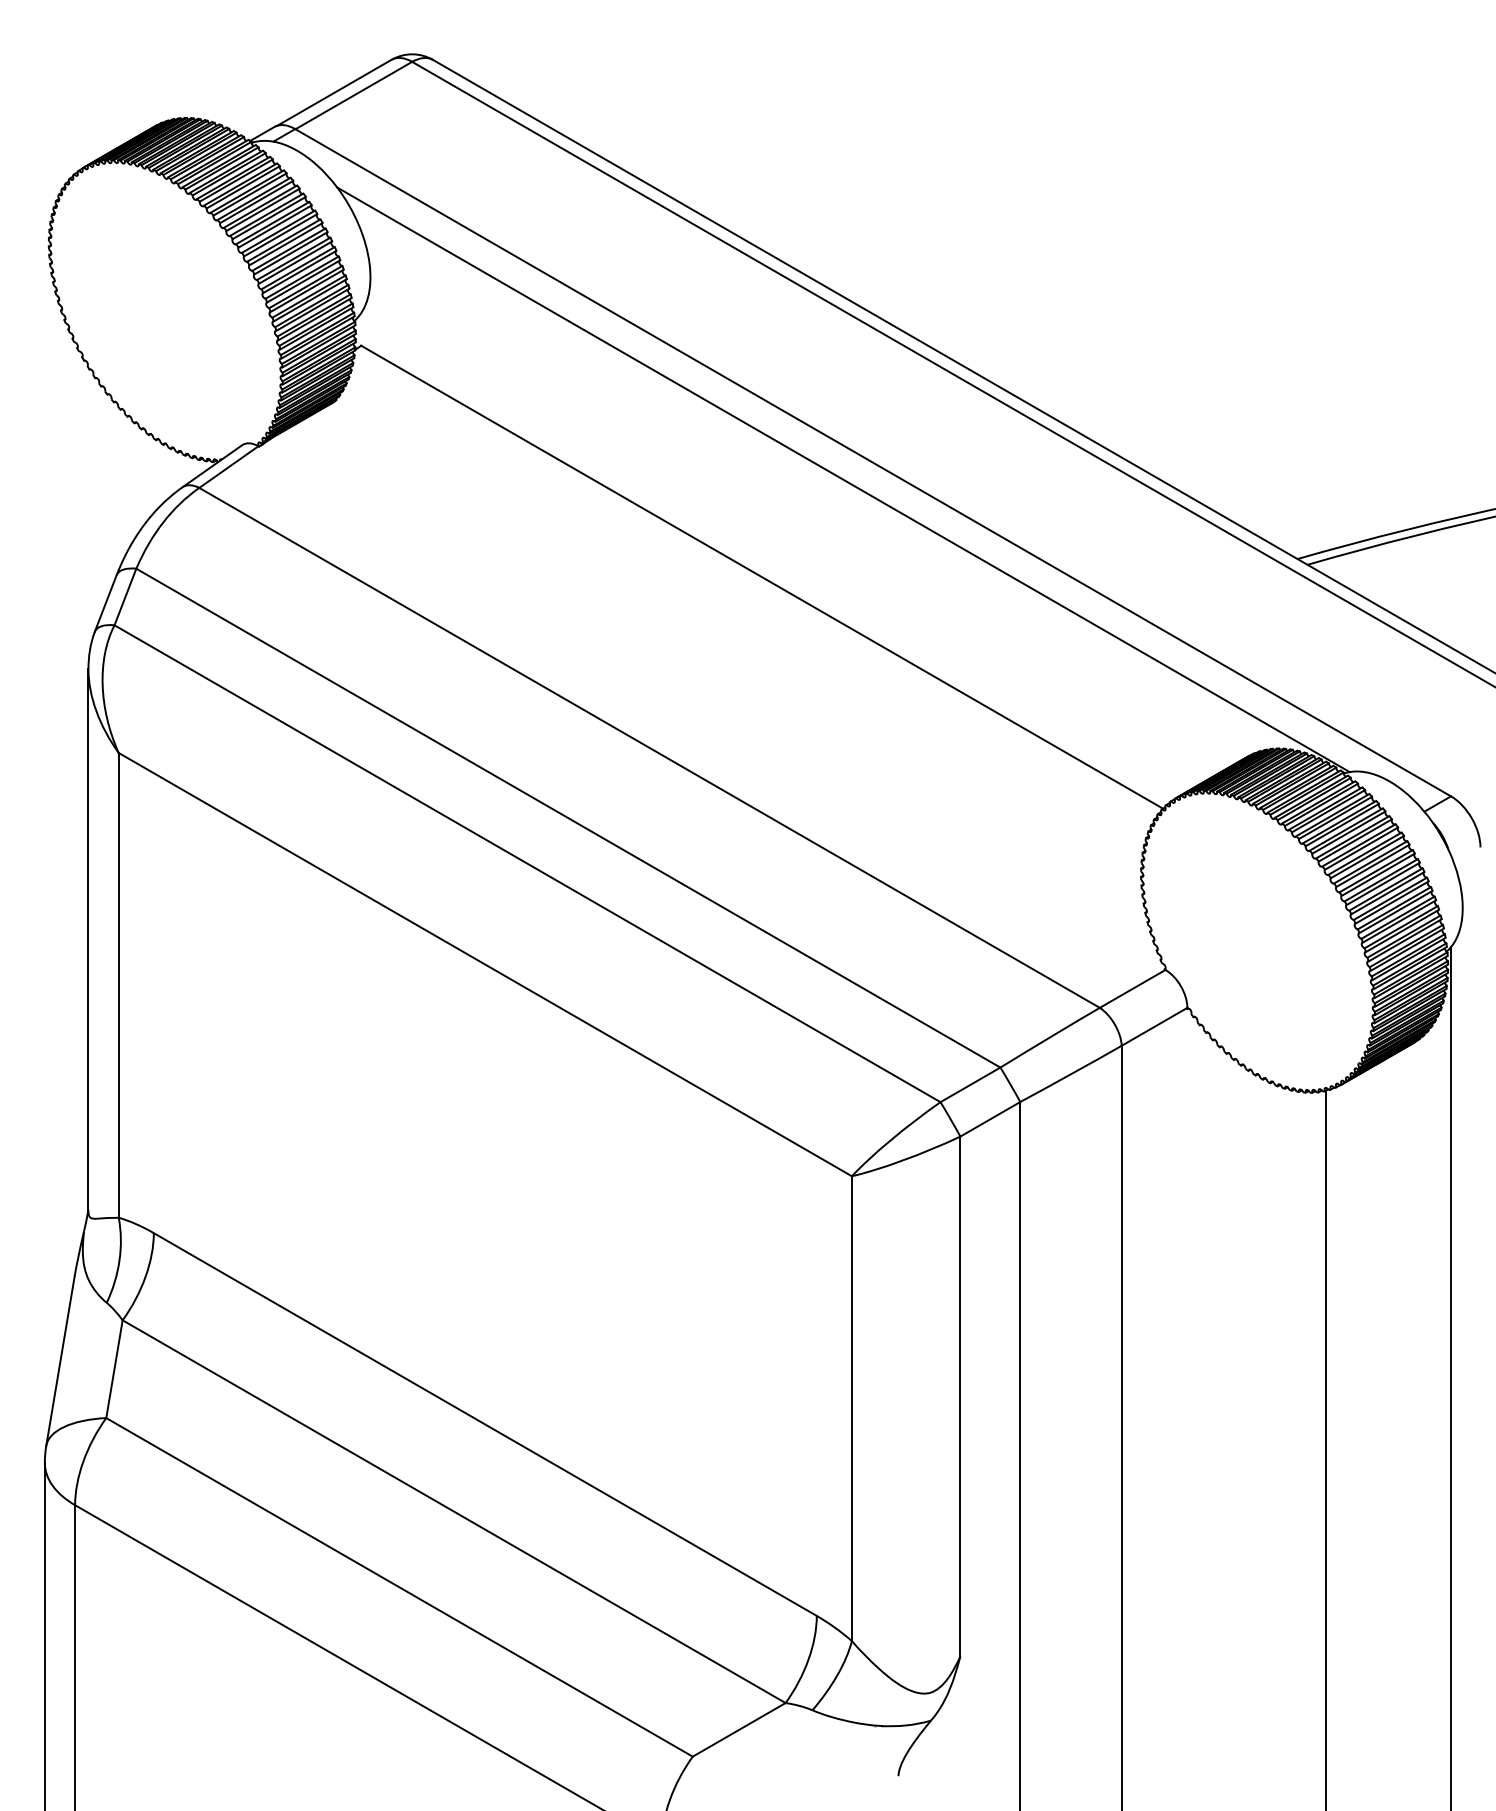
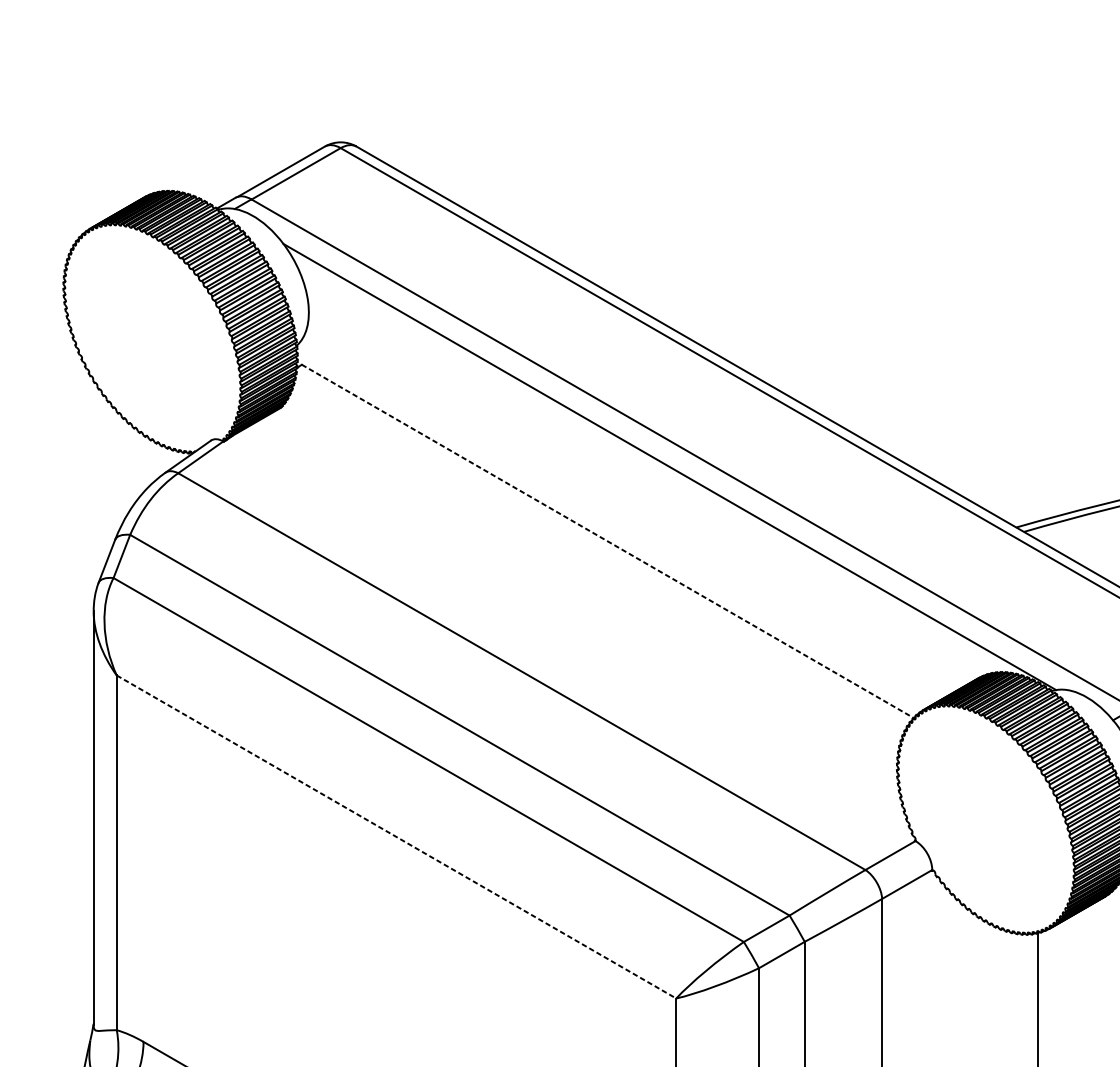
line: (762, 577) -> (608, 541), solid -> dashed
line: (485, 964) -> (396, 836), solid -> dashed

